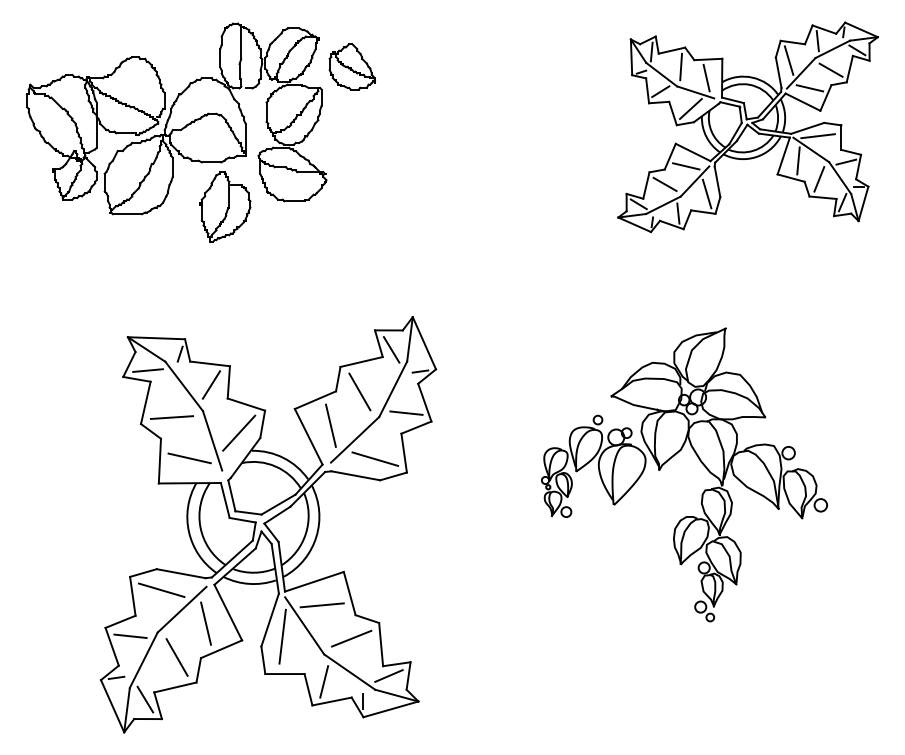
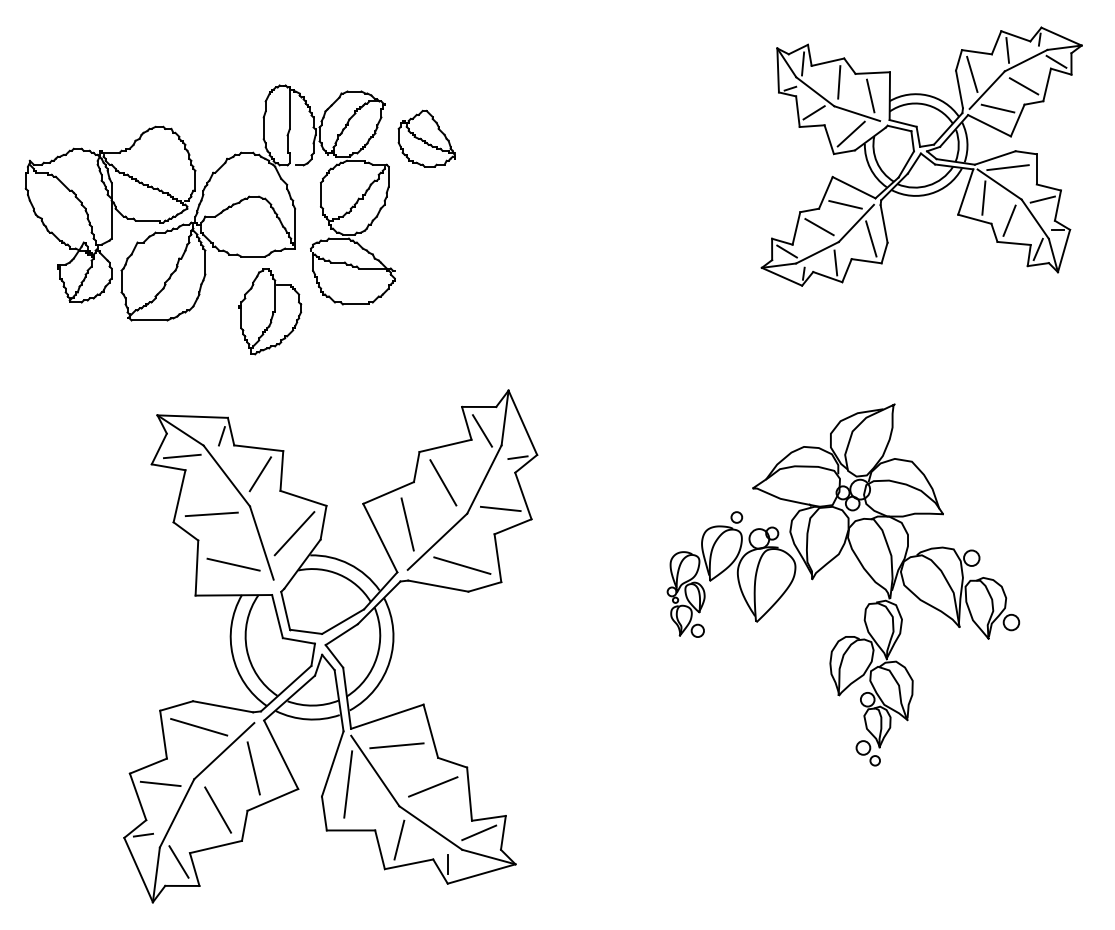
part: (200, 132) -> (239, 219), moved

